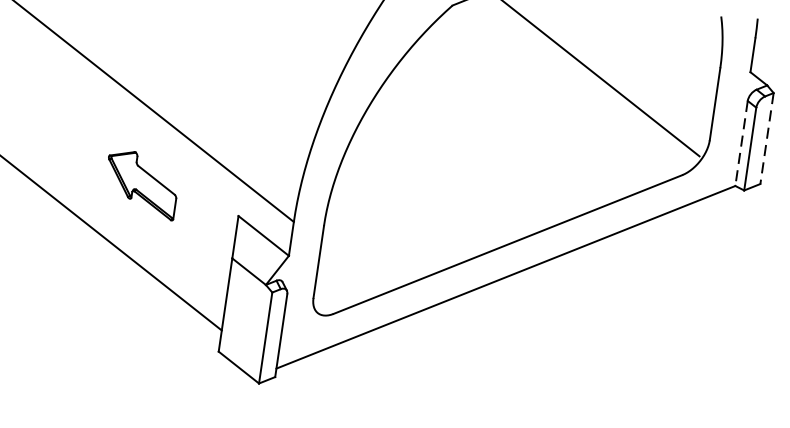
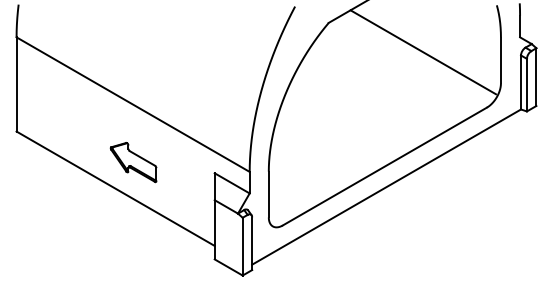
line: (767, 139) -> (536, 77), dashed -> solid
line: (742, 143) -> (521, 82), dashed -> solid
part: (141, 184) -> (133, 162), moved

